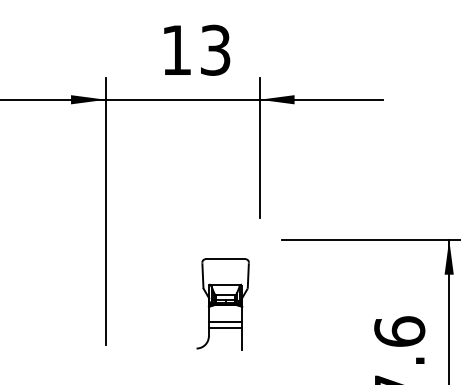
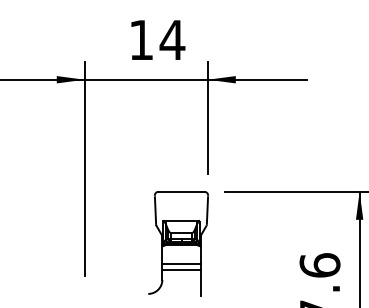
text: (215, 49) -> (172, 39), 13 -> 14
part: (223, 304) -> (178, 243), size x1.43

